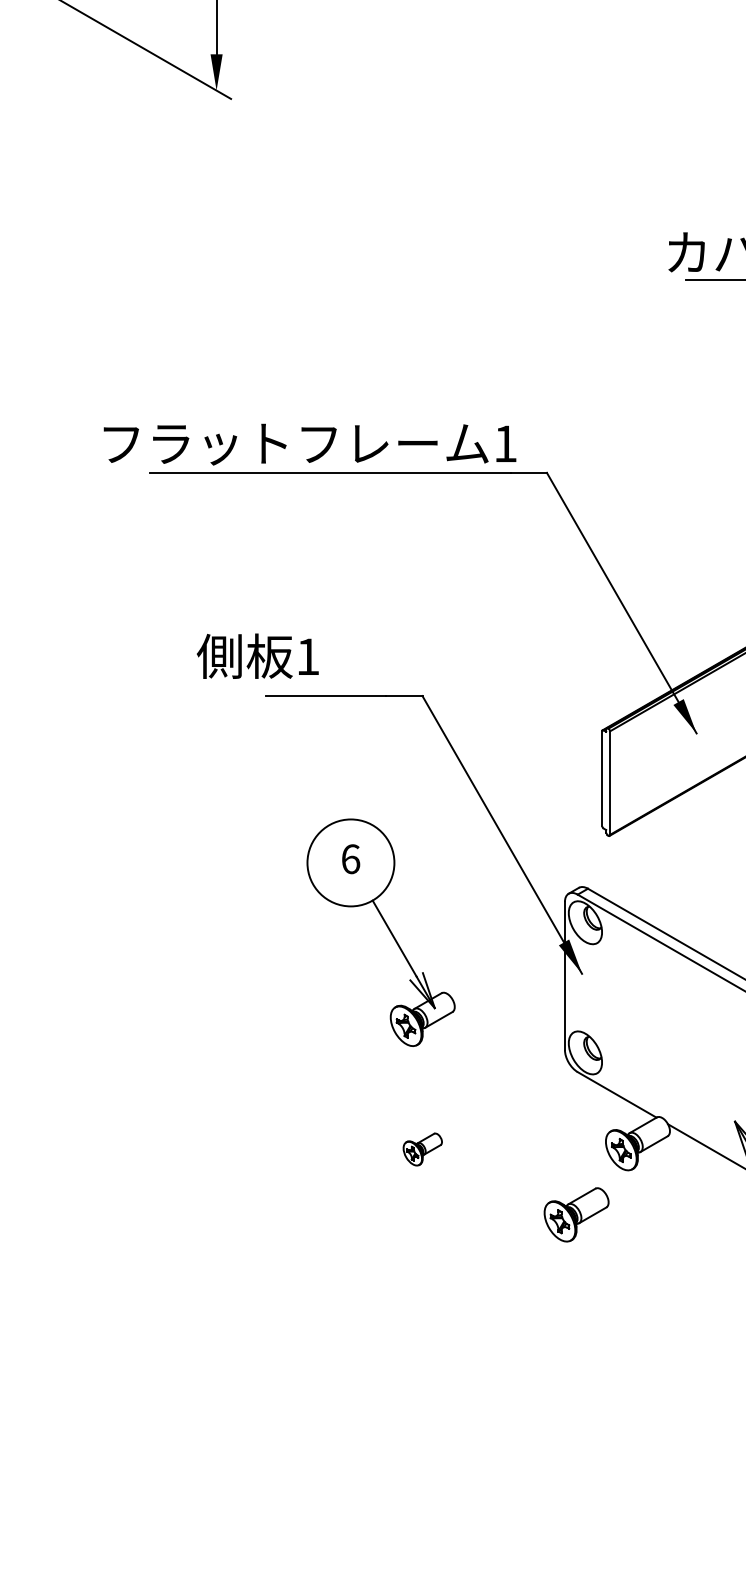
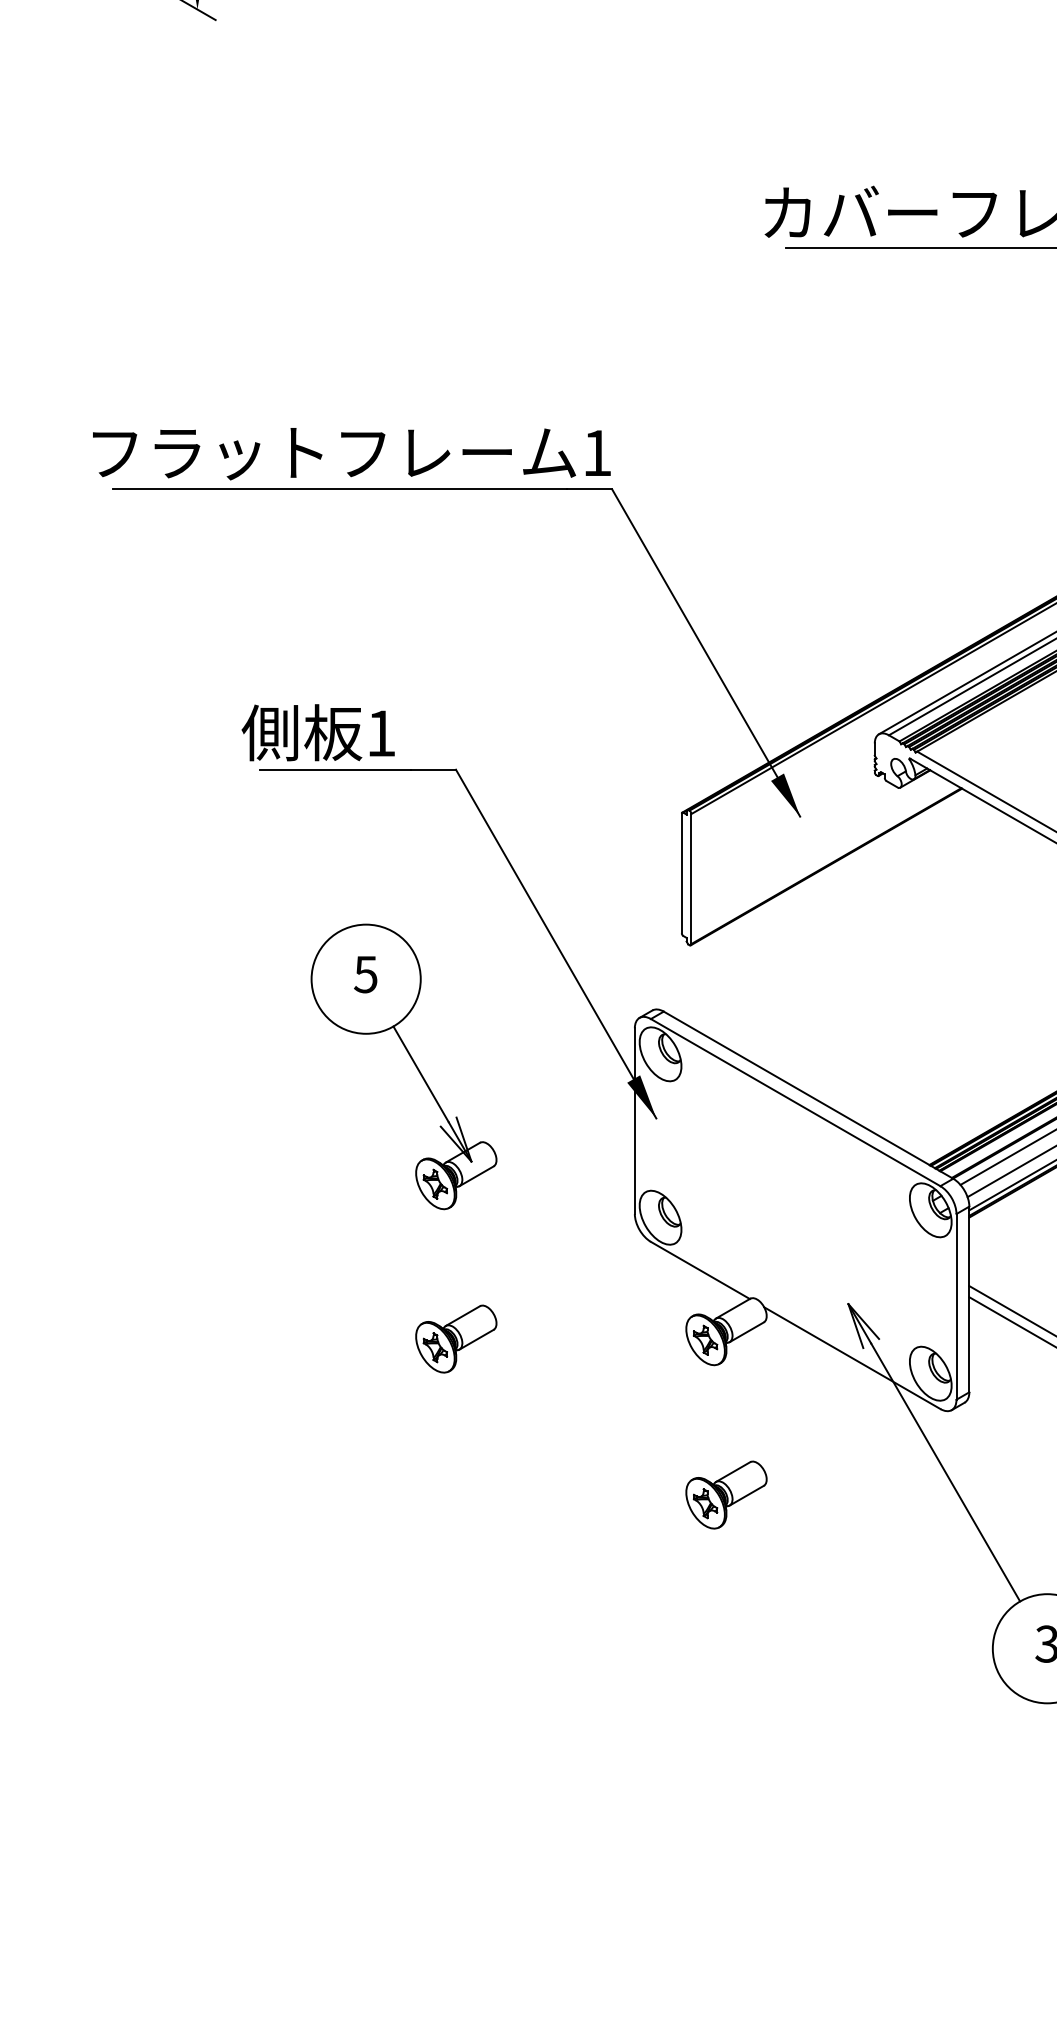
text: (309, 444) -> (351, 454), moved
text: (257, 656) -> (317, 732), moved
text: (350, 859) -> (365, 974), 6 -> 5
part: (422, 1149) -> (456, 1338), size x1.67
part: (576, 1214) -> (726, 1494), moved

